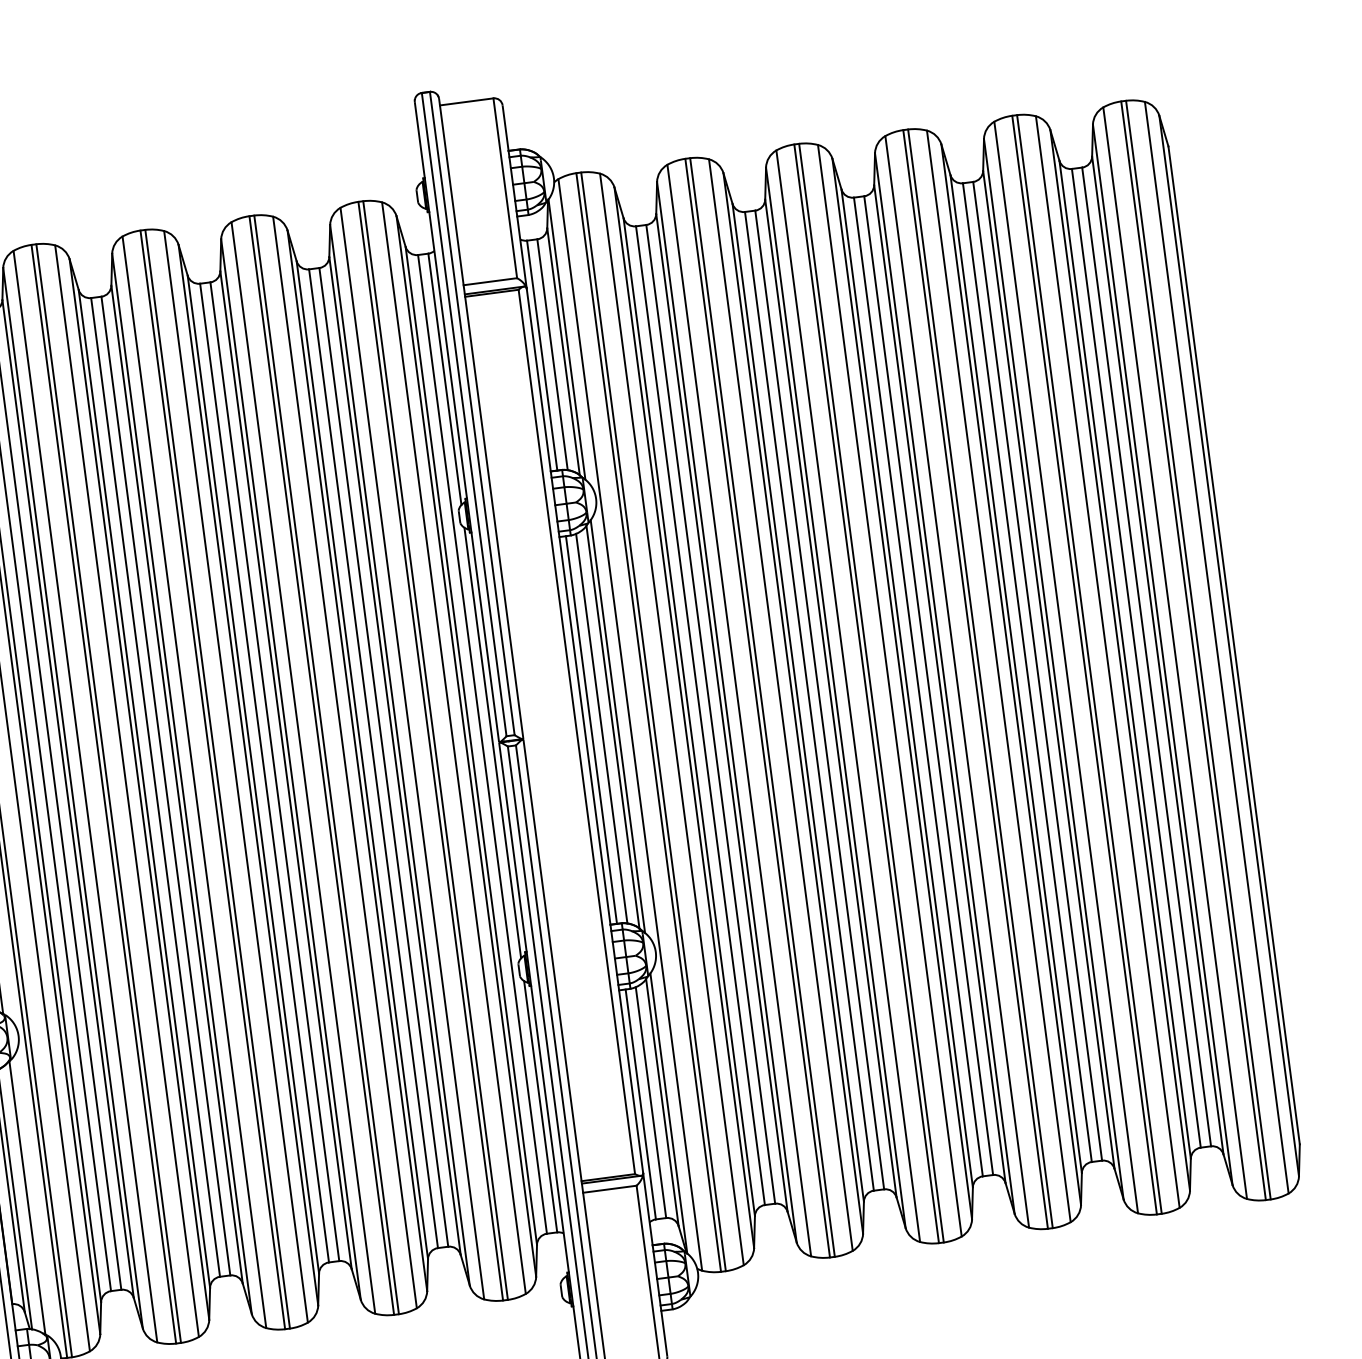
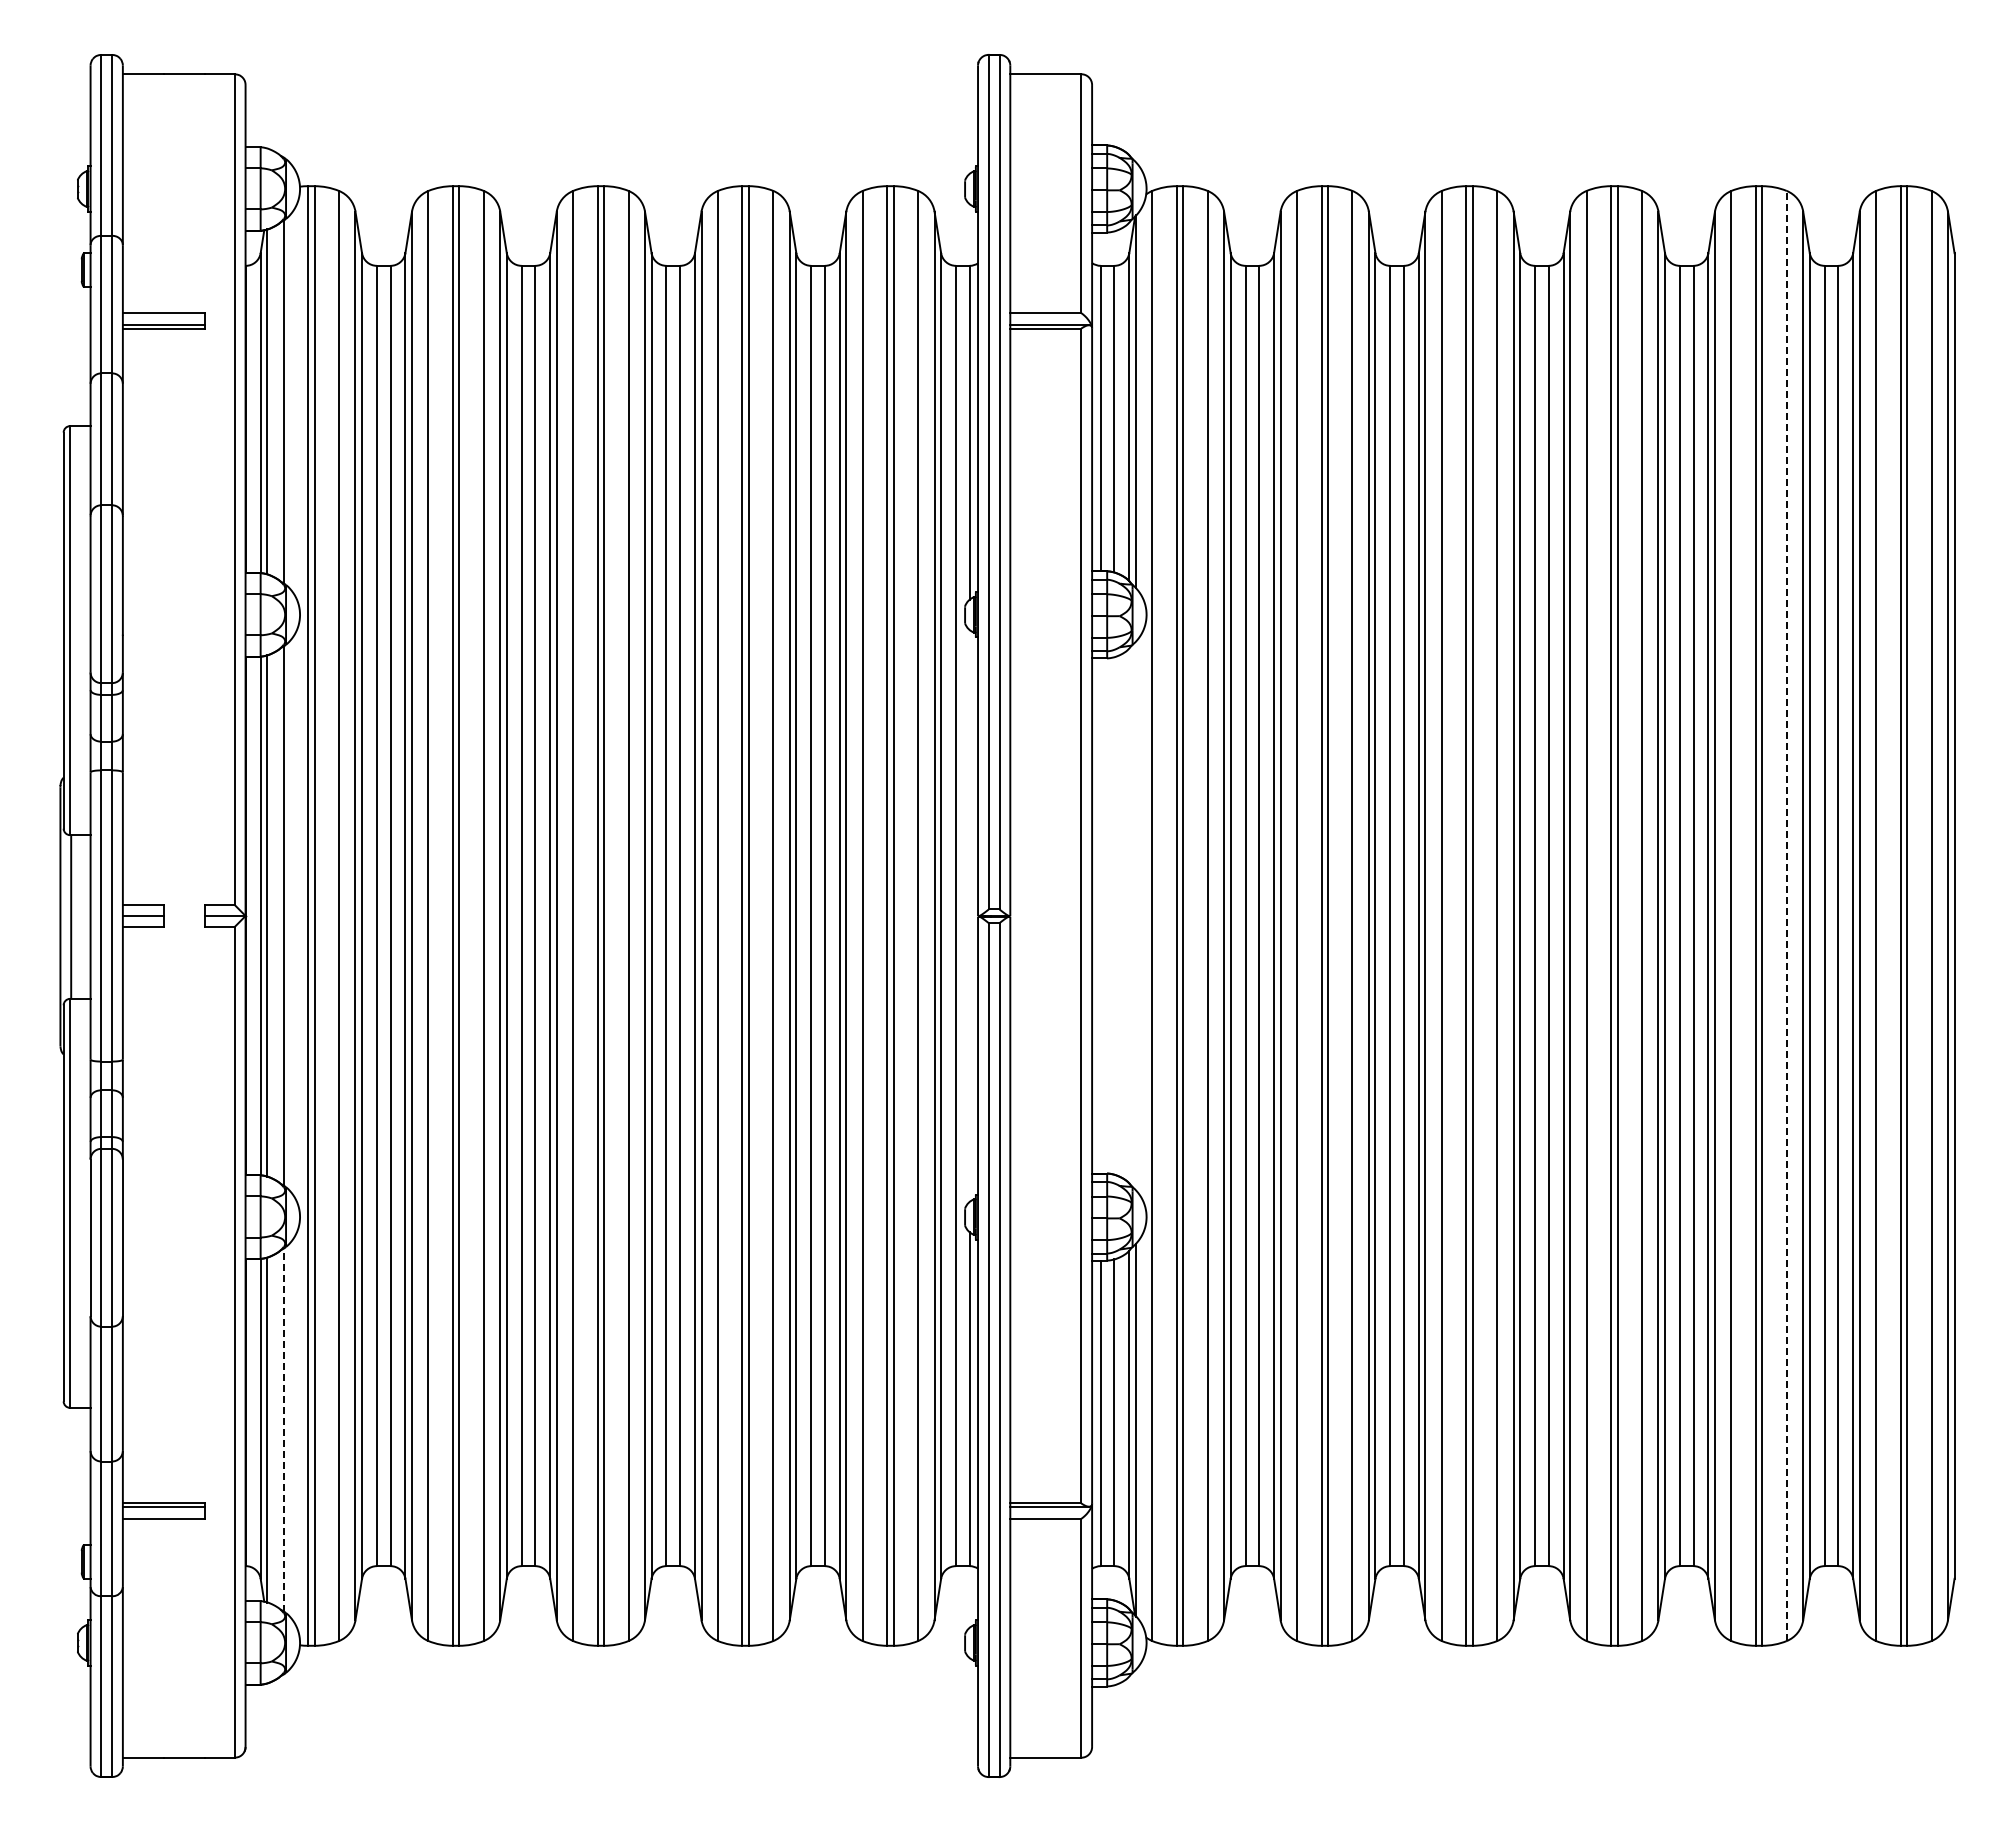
line: (1107, 661) -> (1786, 915), solid -> dashed
line: (613, 726) -> (1129, 915), removed
line: (617, 726) -> (1135, 915), removed
line: (601, 728) -> (1114, 915), removed
line: (591, 729) -> (1100, 915), removed
line: (492, 742) -> (969, 915), removed
line: (27, 1198) -> (283, 1430), solid -> dashed

